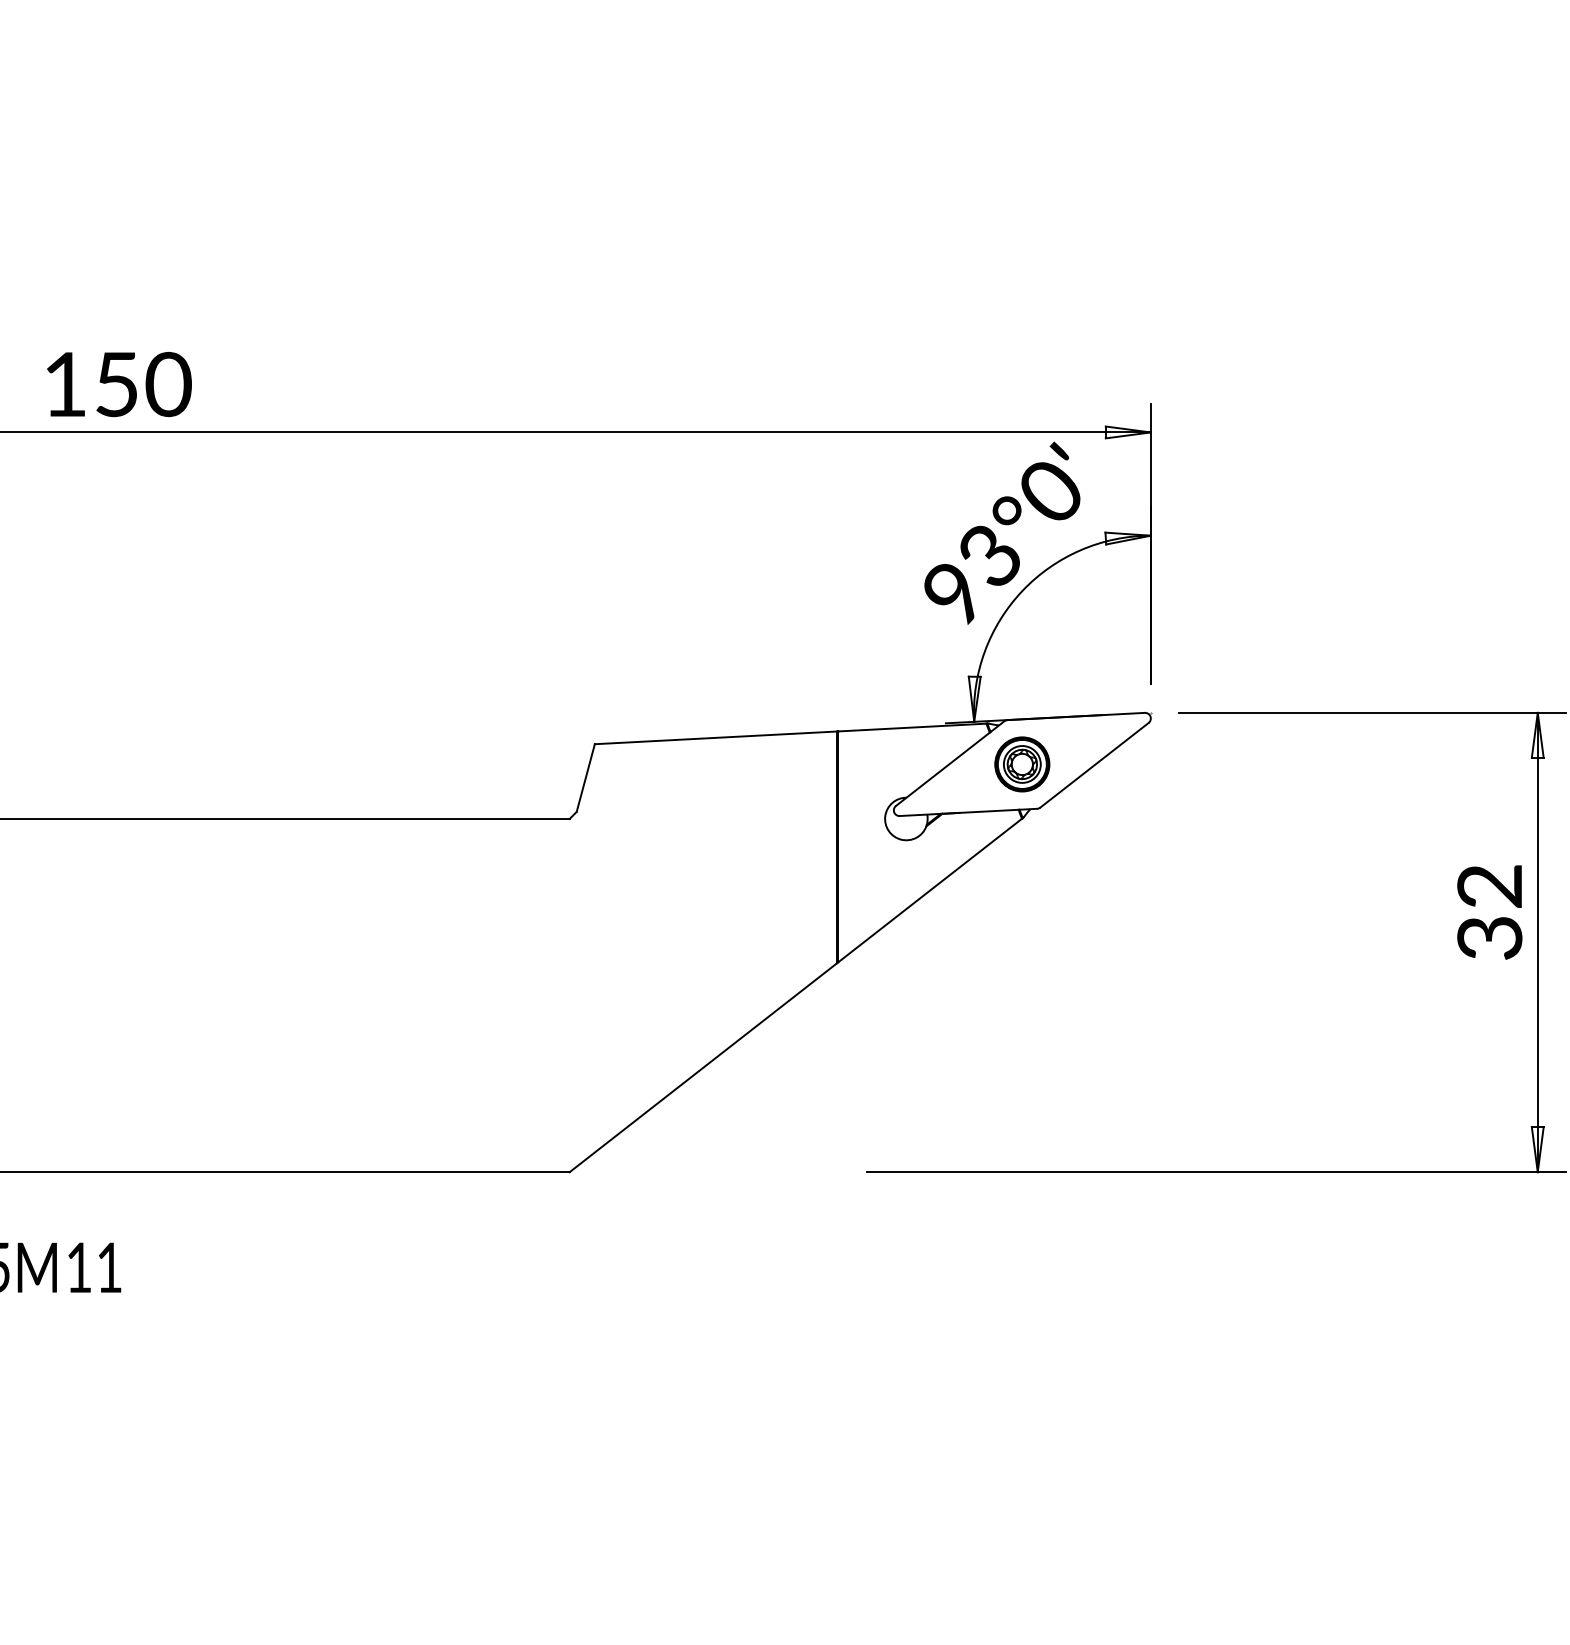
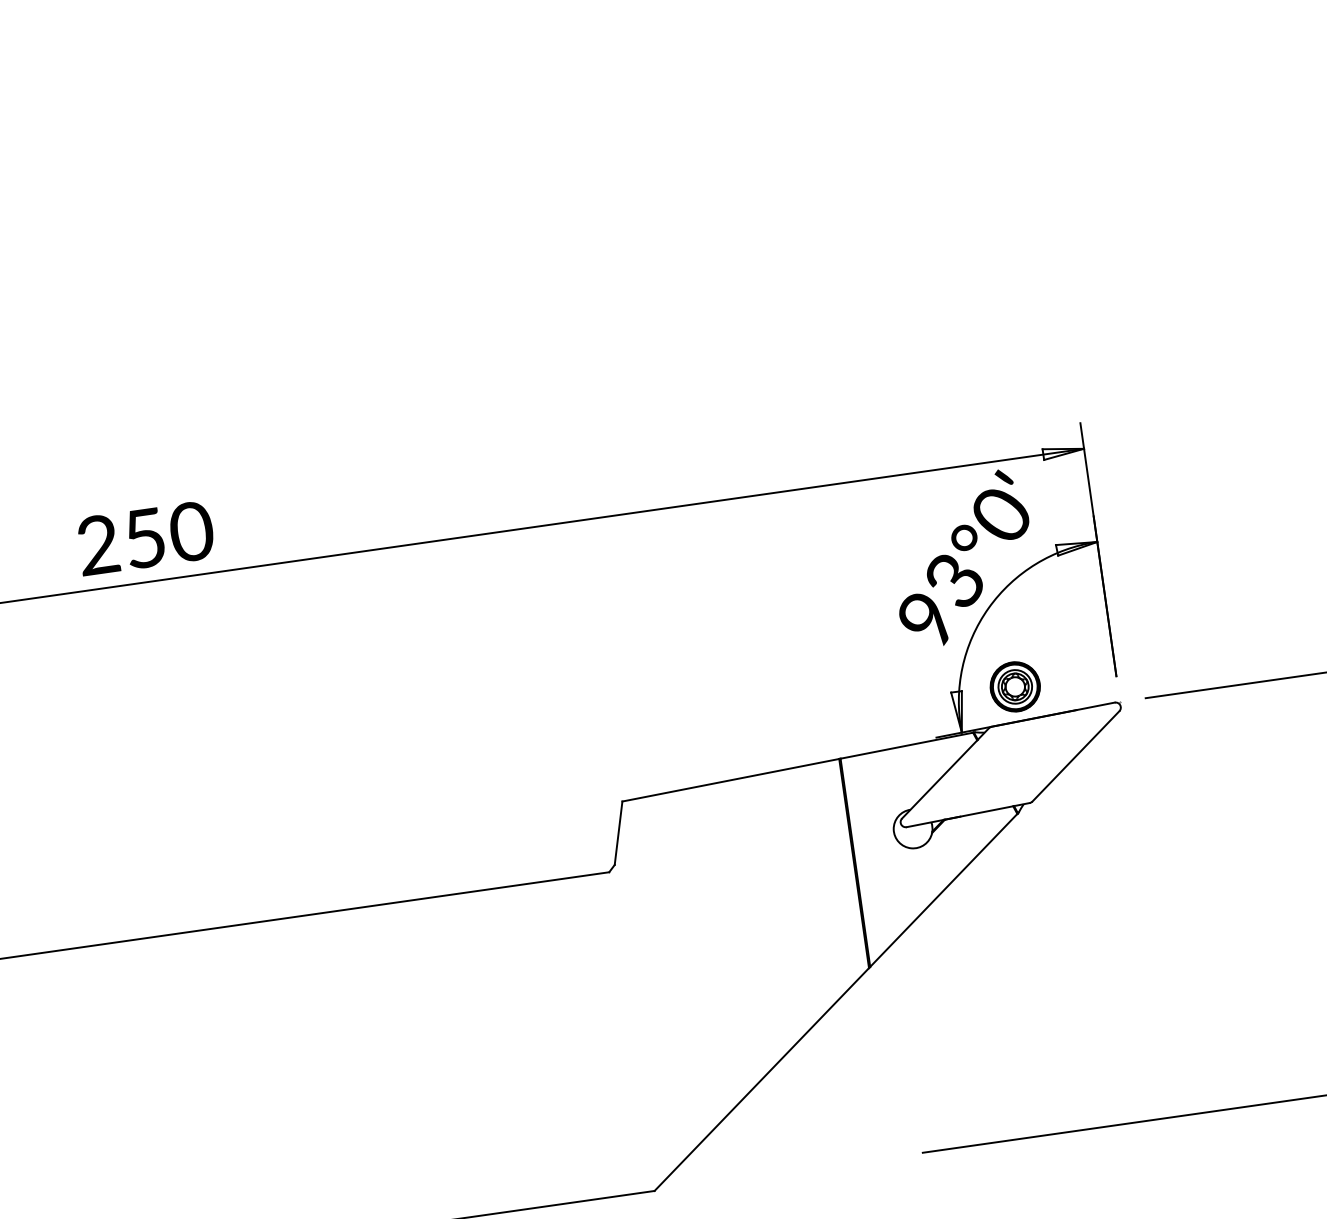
text: (64, 383) -> (97, 544), 150 -> 250
part: (1022, 764) -> (1015, 686), moved

